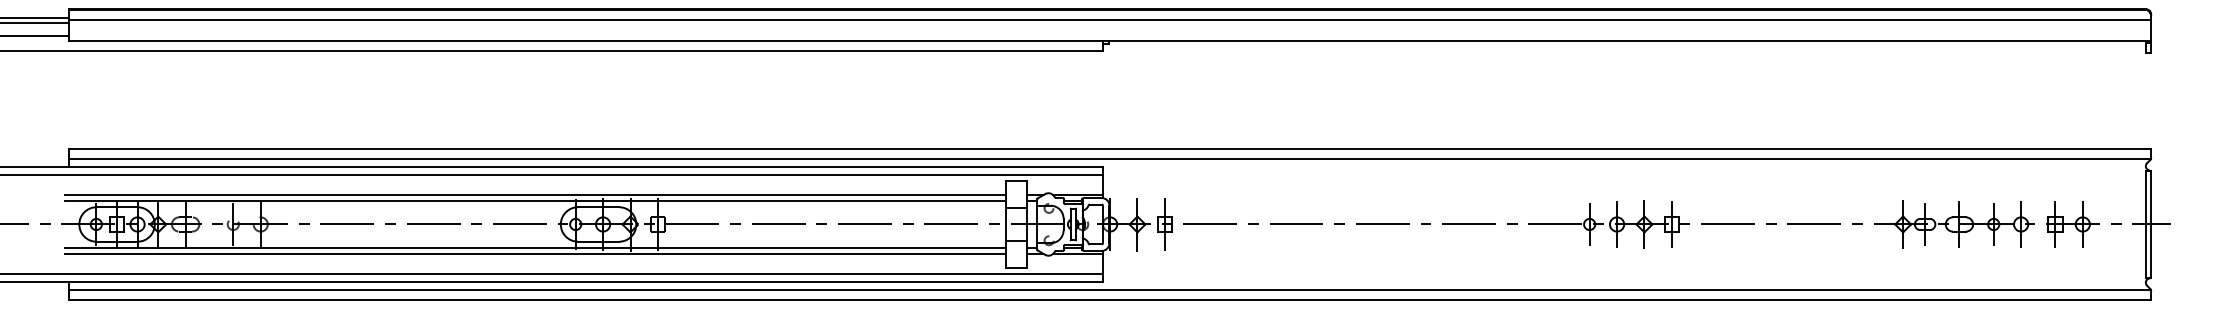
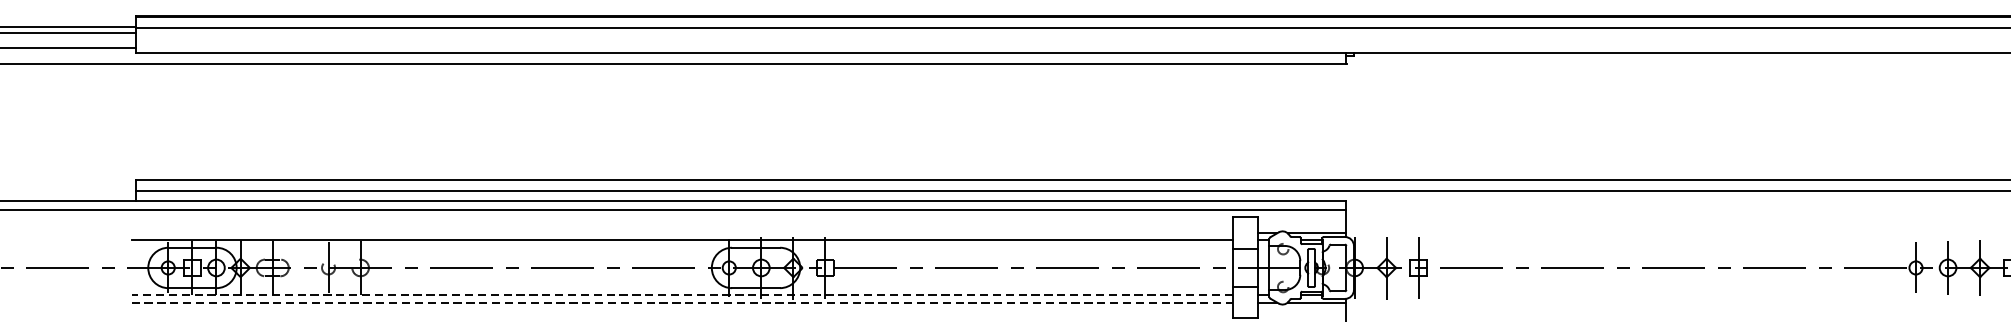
line: (535, 194) -> (682, 232), removed
line: (534, 247) -> (681, 294), solid -> dashed
line: (535, 254) -> (682, 303), solid -> dashed

